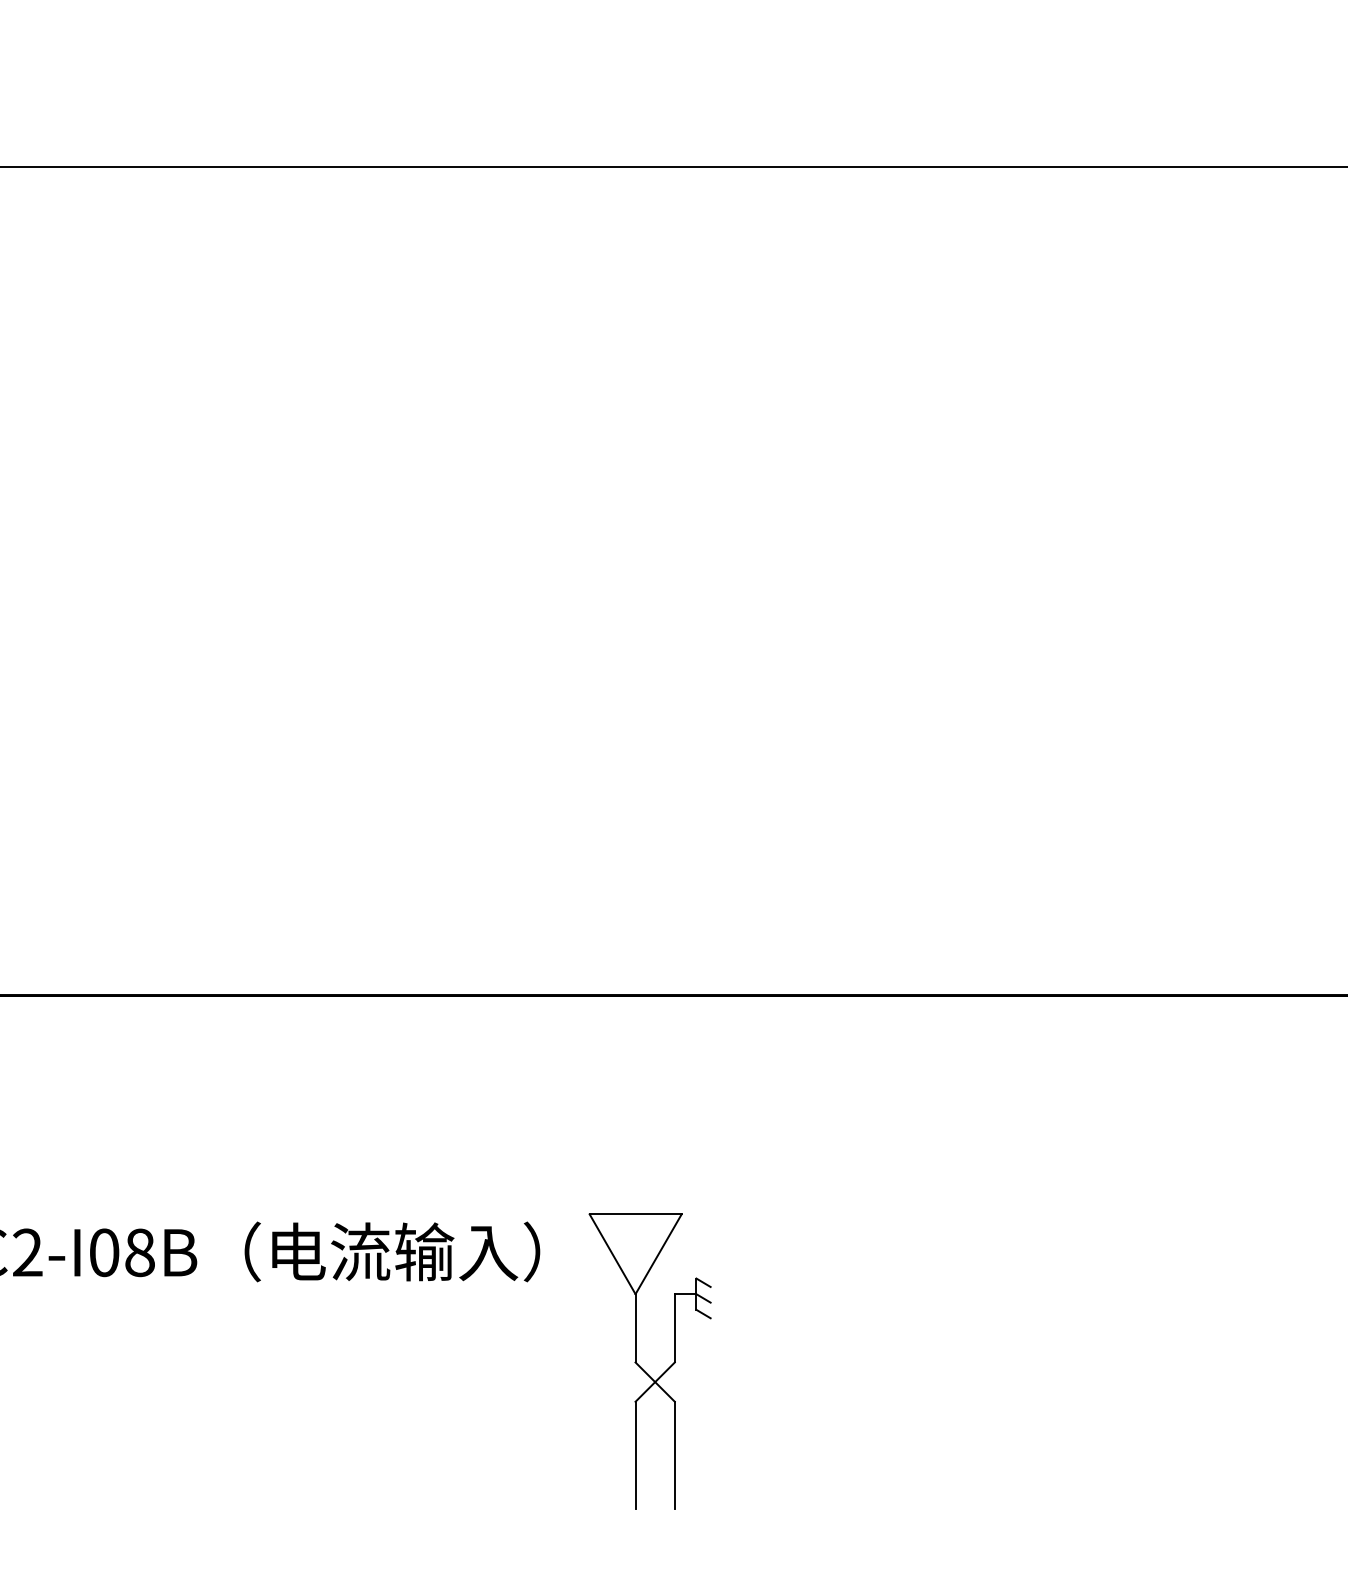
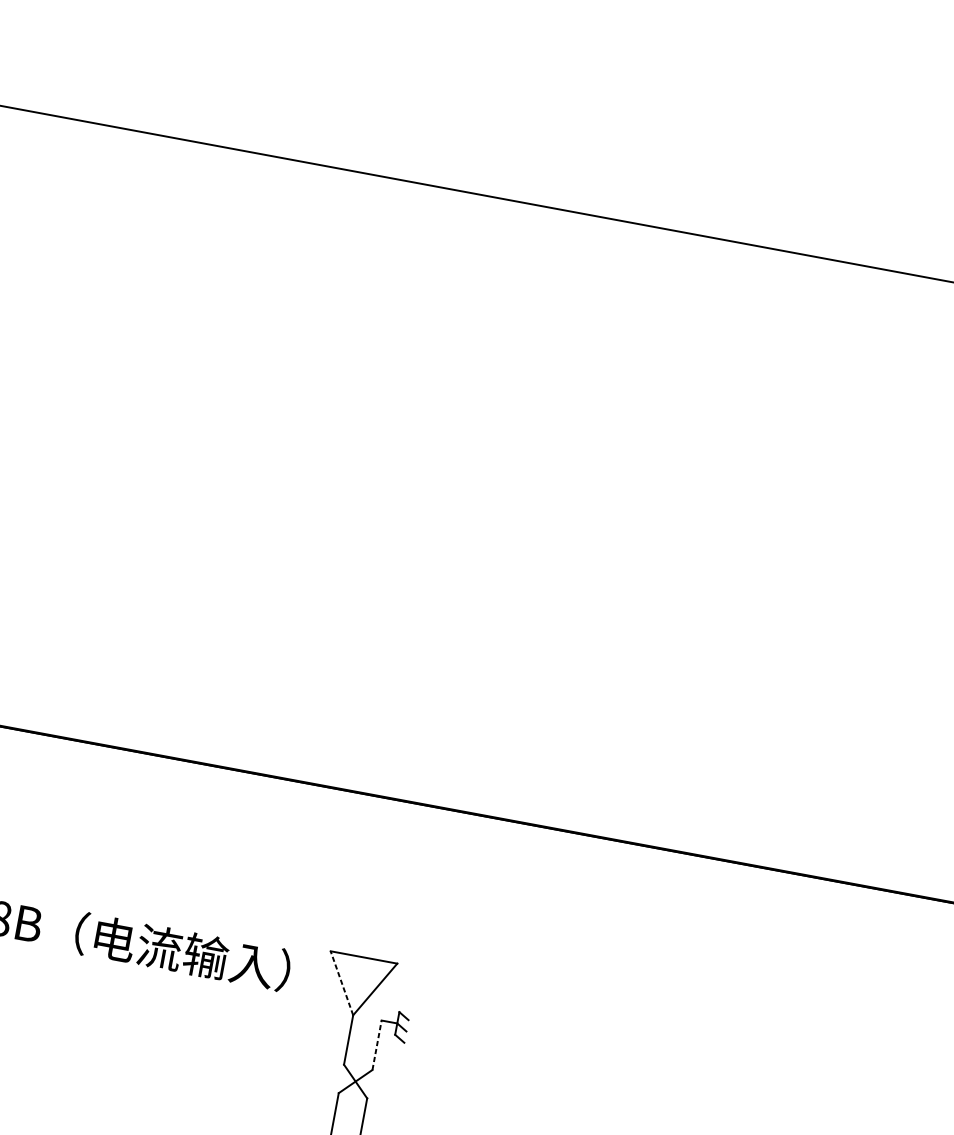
line: (612, 1253) -> (341, 982), solid -> dashed
line: (674, 1327) -> (376, 1044), solid -> dashed

